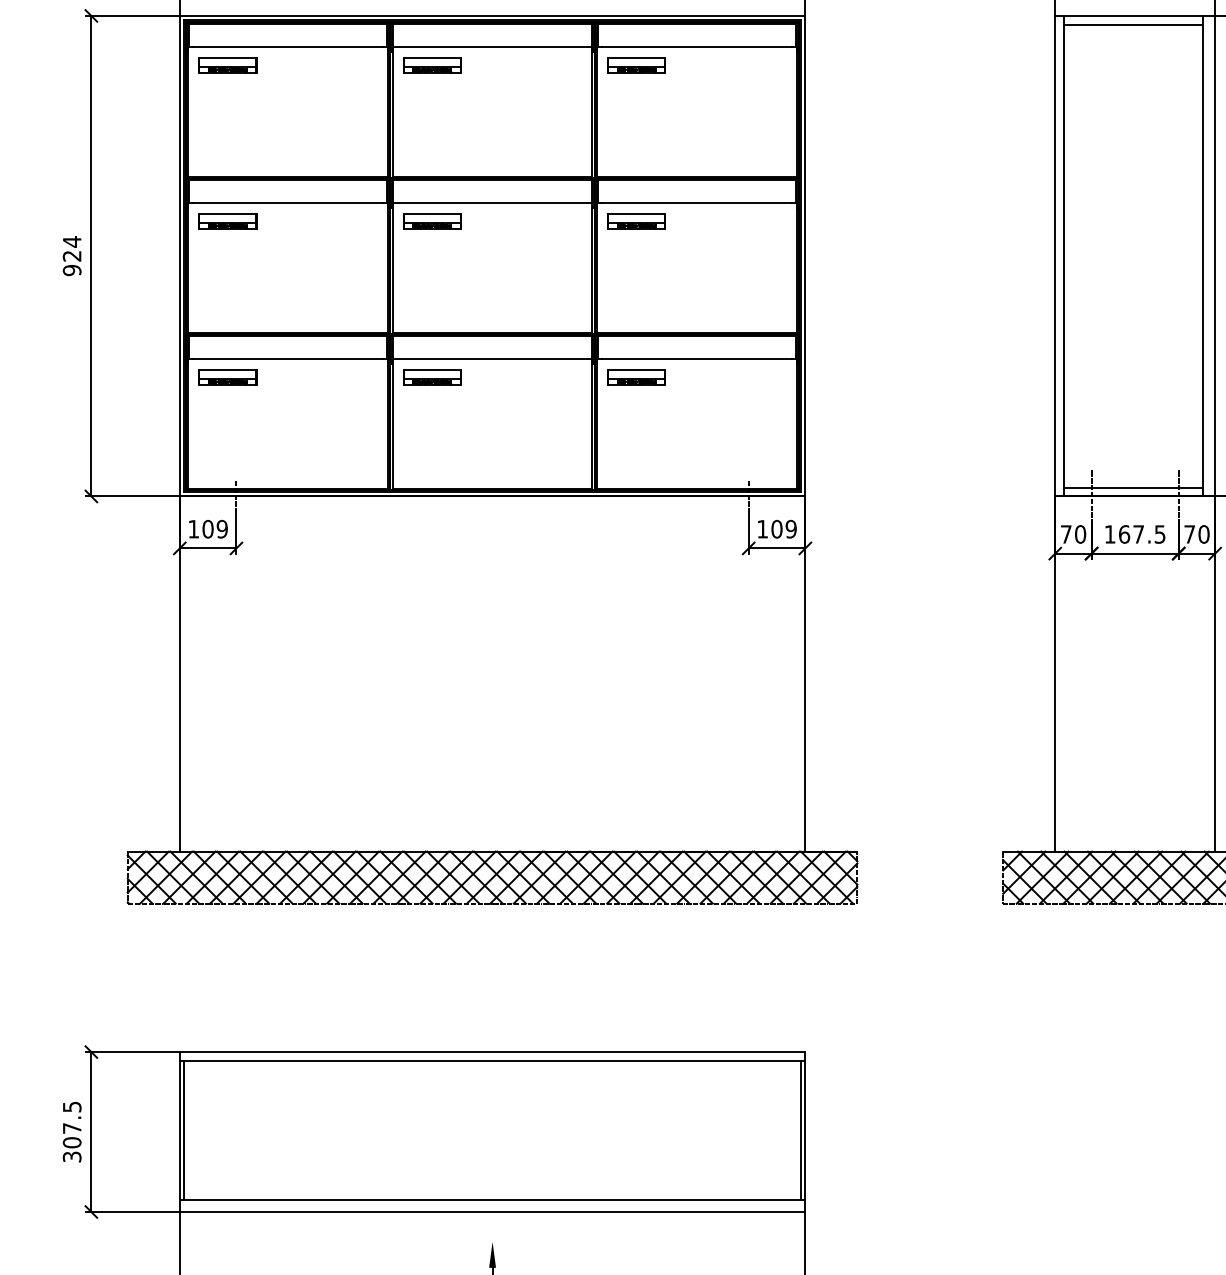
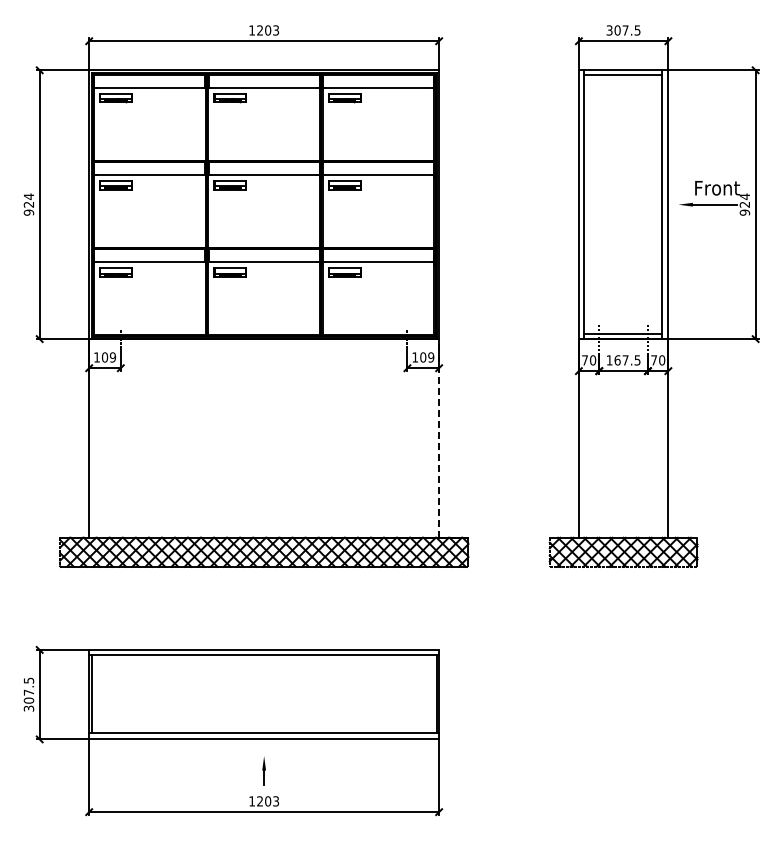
line: (806, 672) -> (439, 437), solid -> dashed

